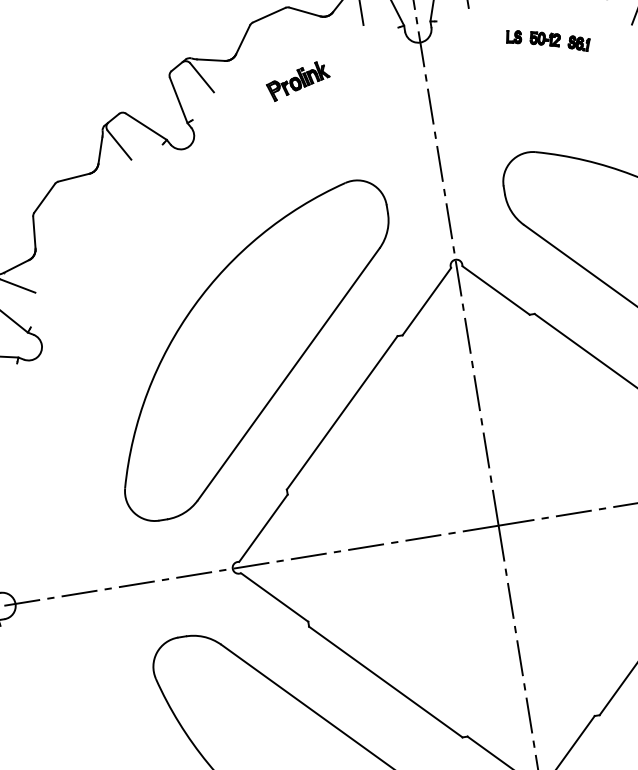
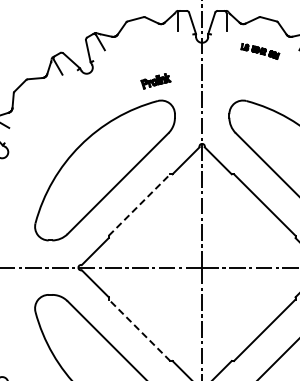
part: (297, 81) -> (155, 81), moved
line: (341, 411) -> (139, 204), solid -> dashed
line: (385, 680) -> (139, 329), solid -> dashed

